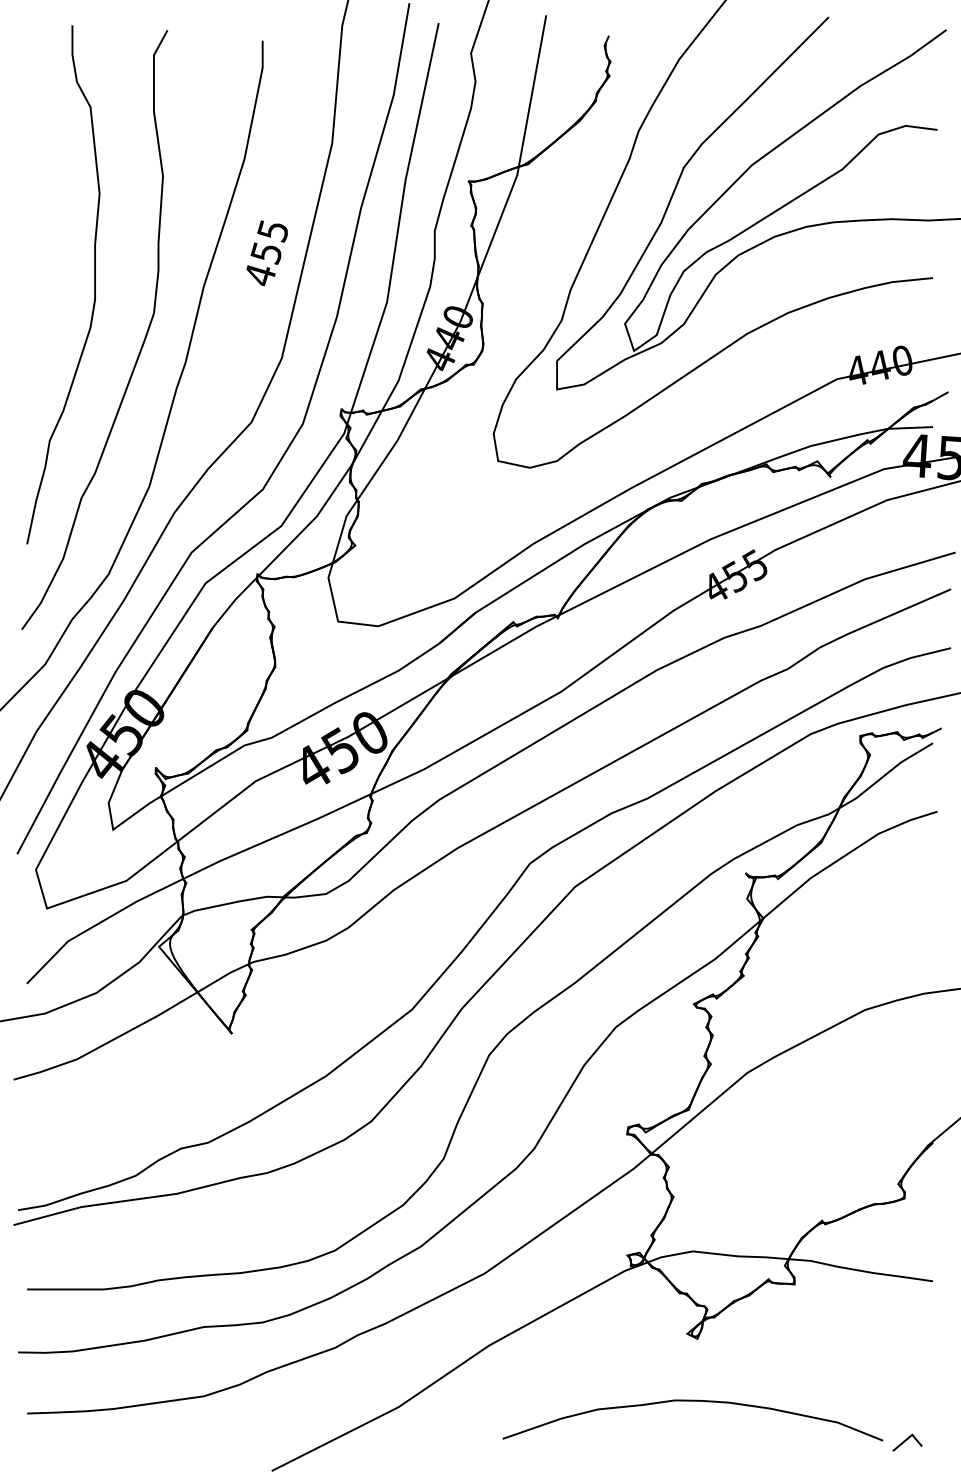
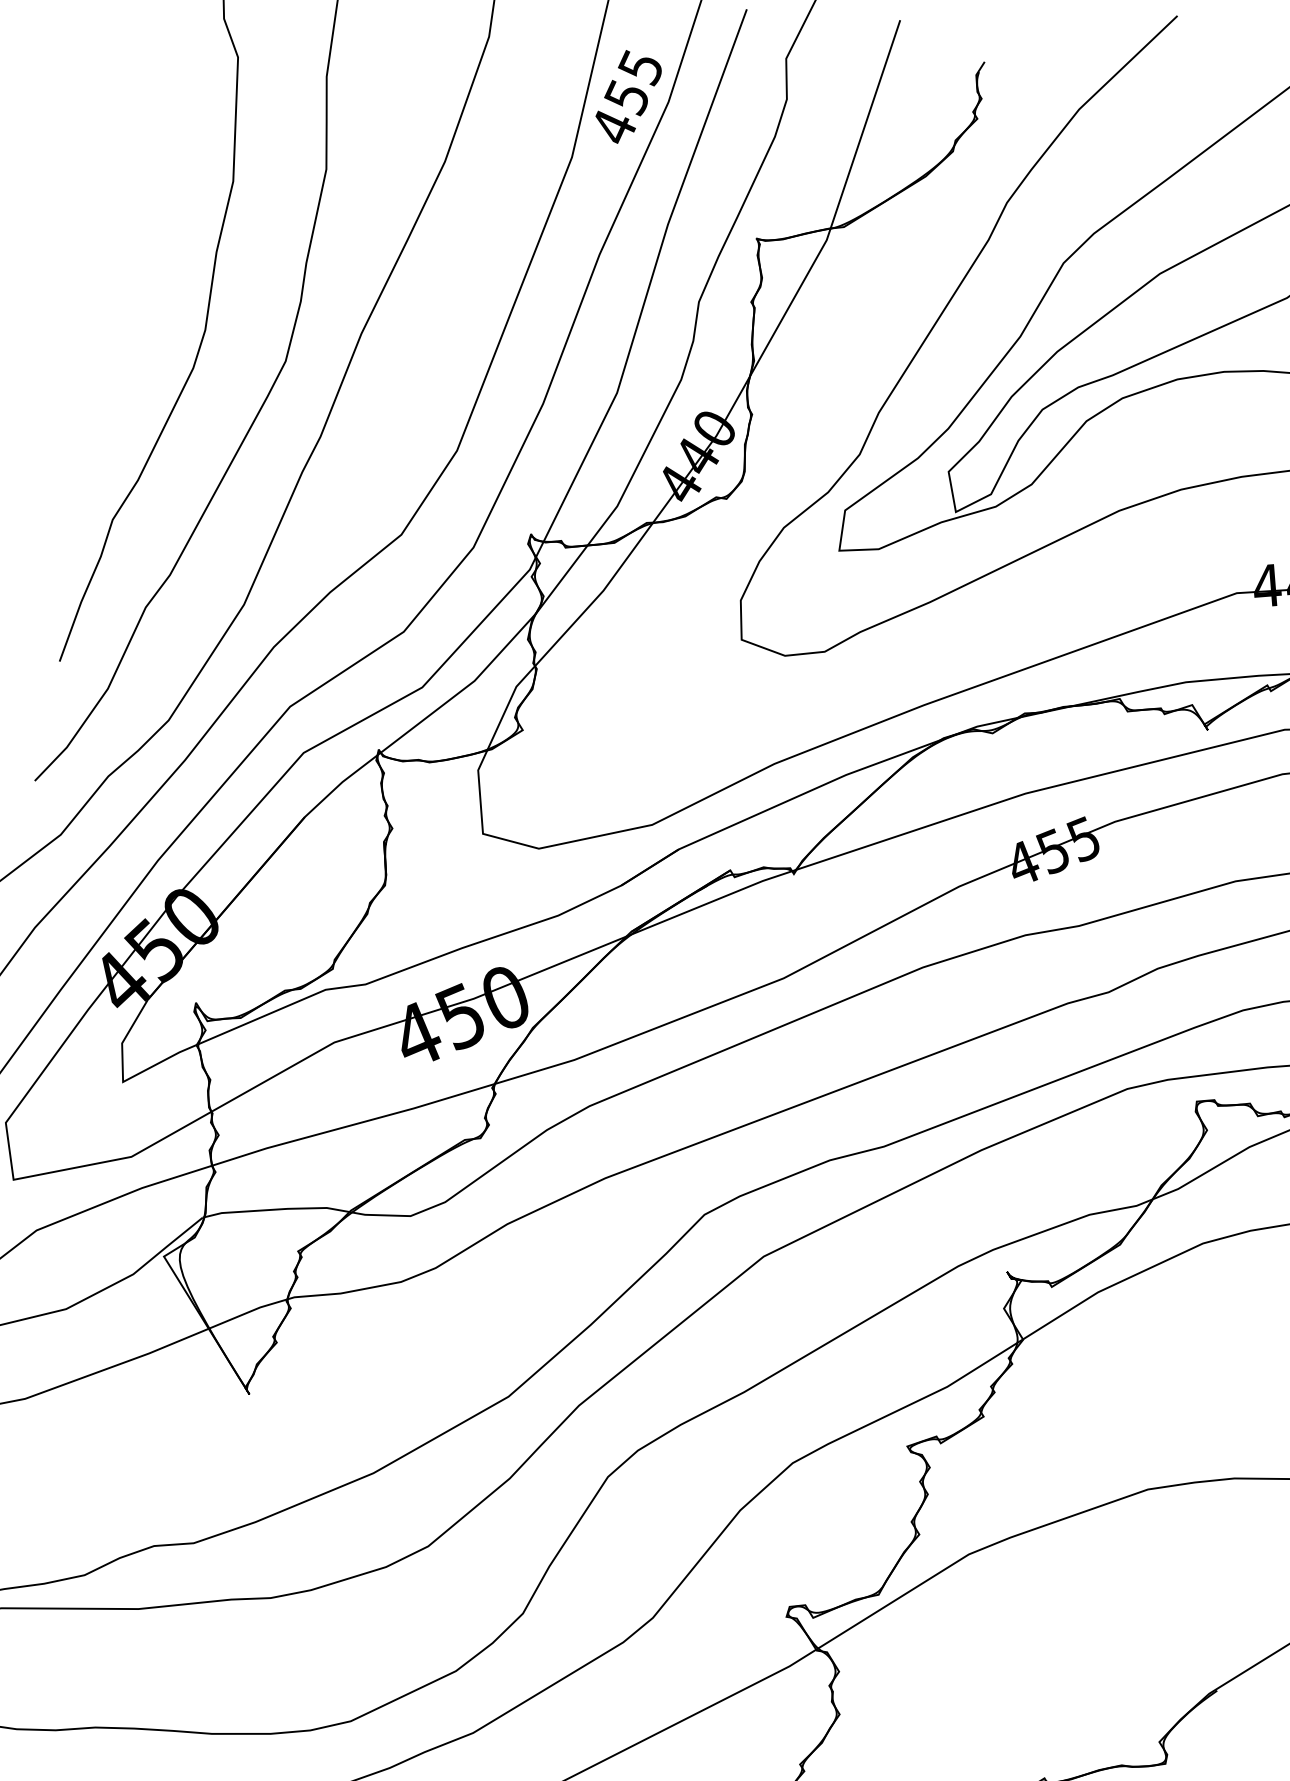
text: (266, 253) -> (627, 97), moved

